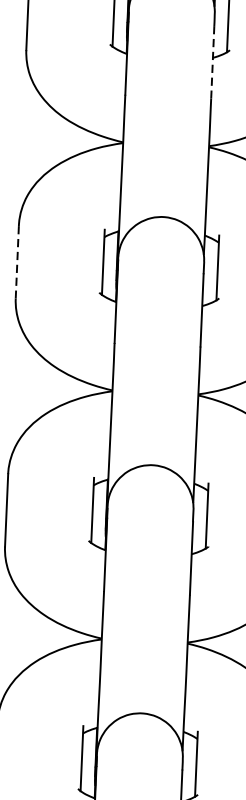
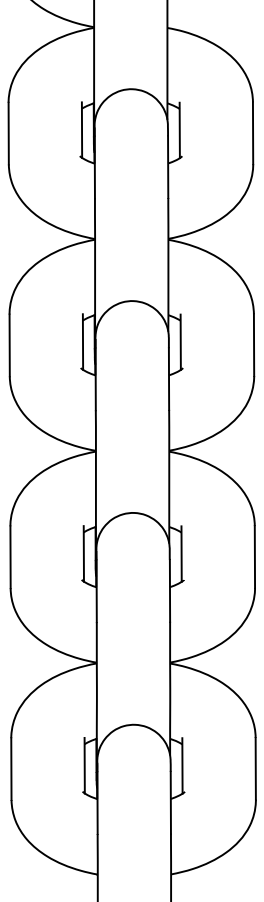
line: (213, 62) -> (168, 167), dashed -> solid
line: (17, 262) -> (9, 345), dashed -> solid

